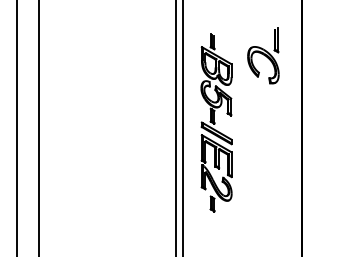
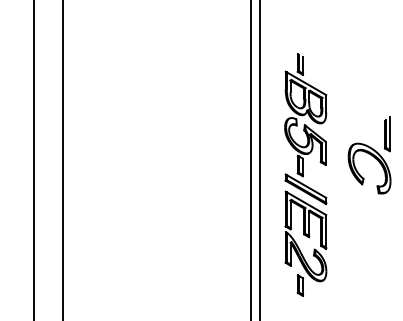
part: (263, 55) -> (369, 155), moved

